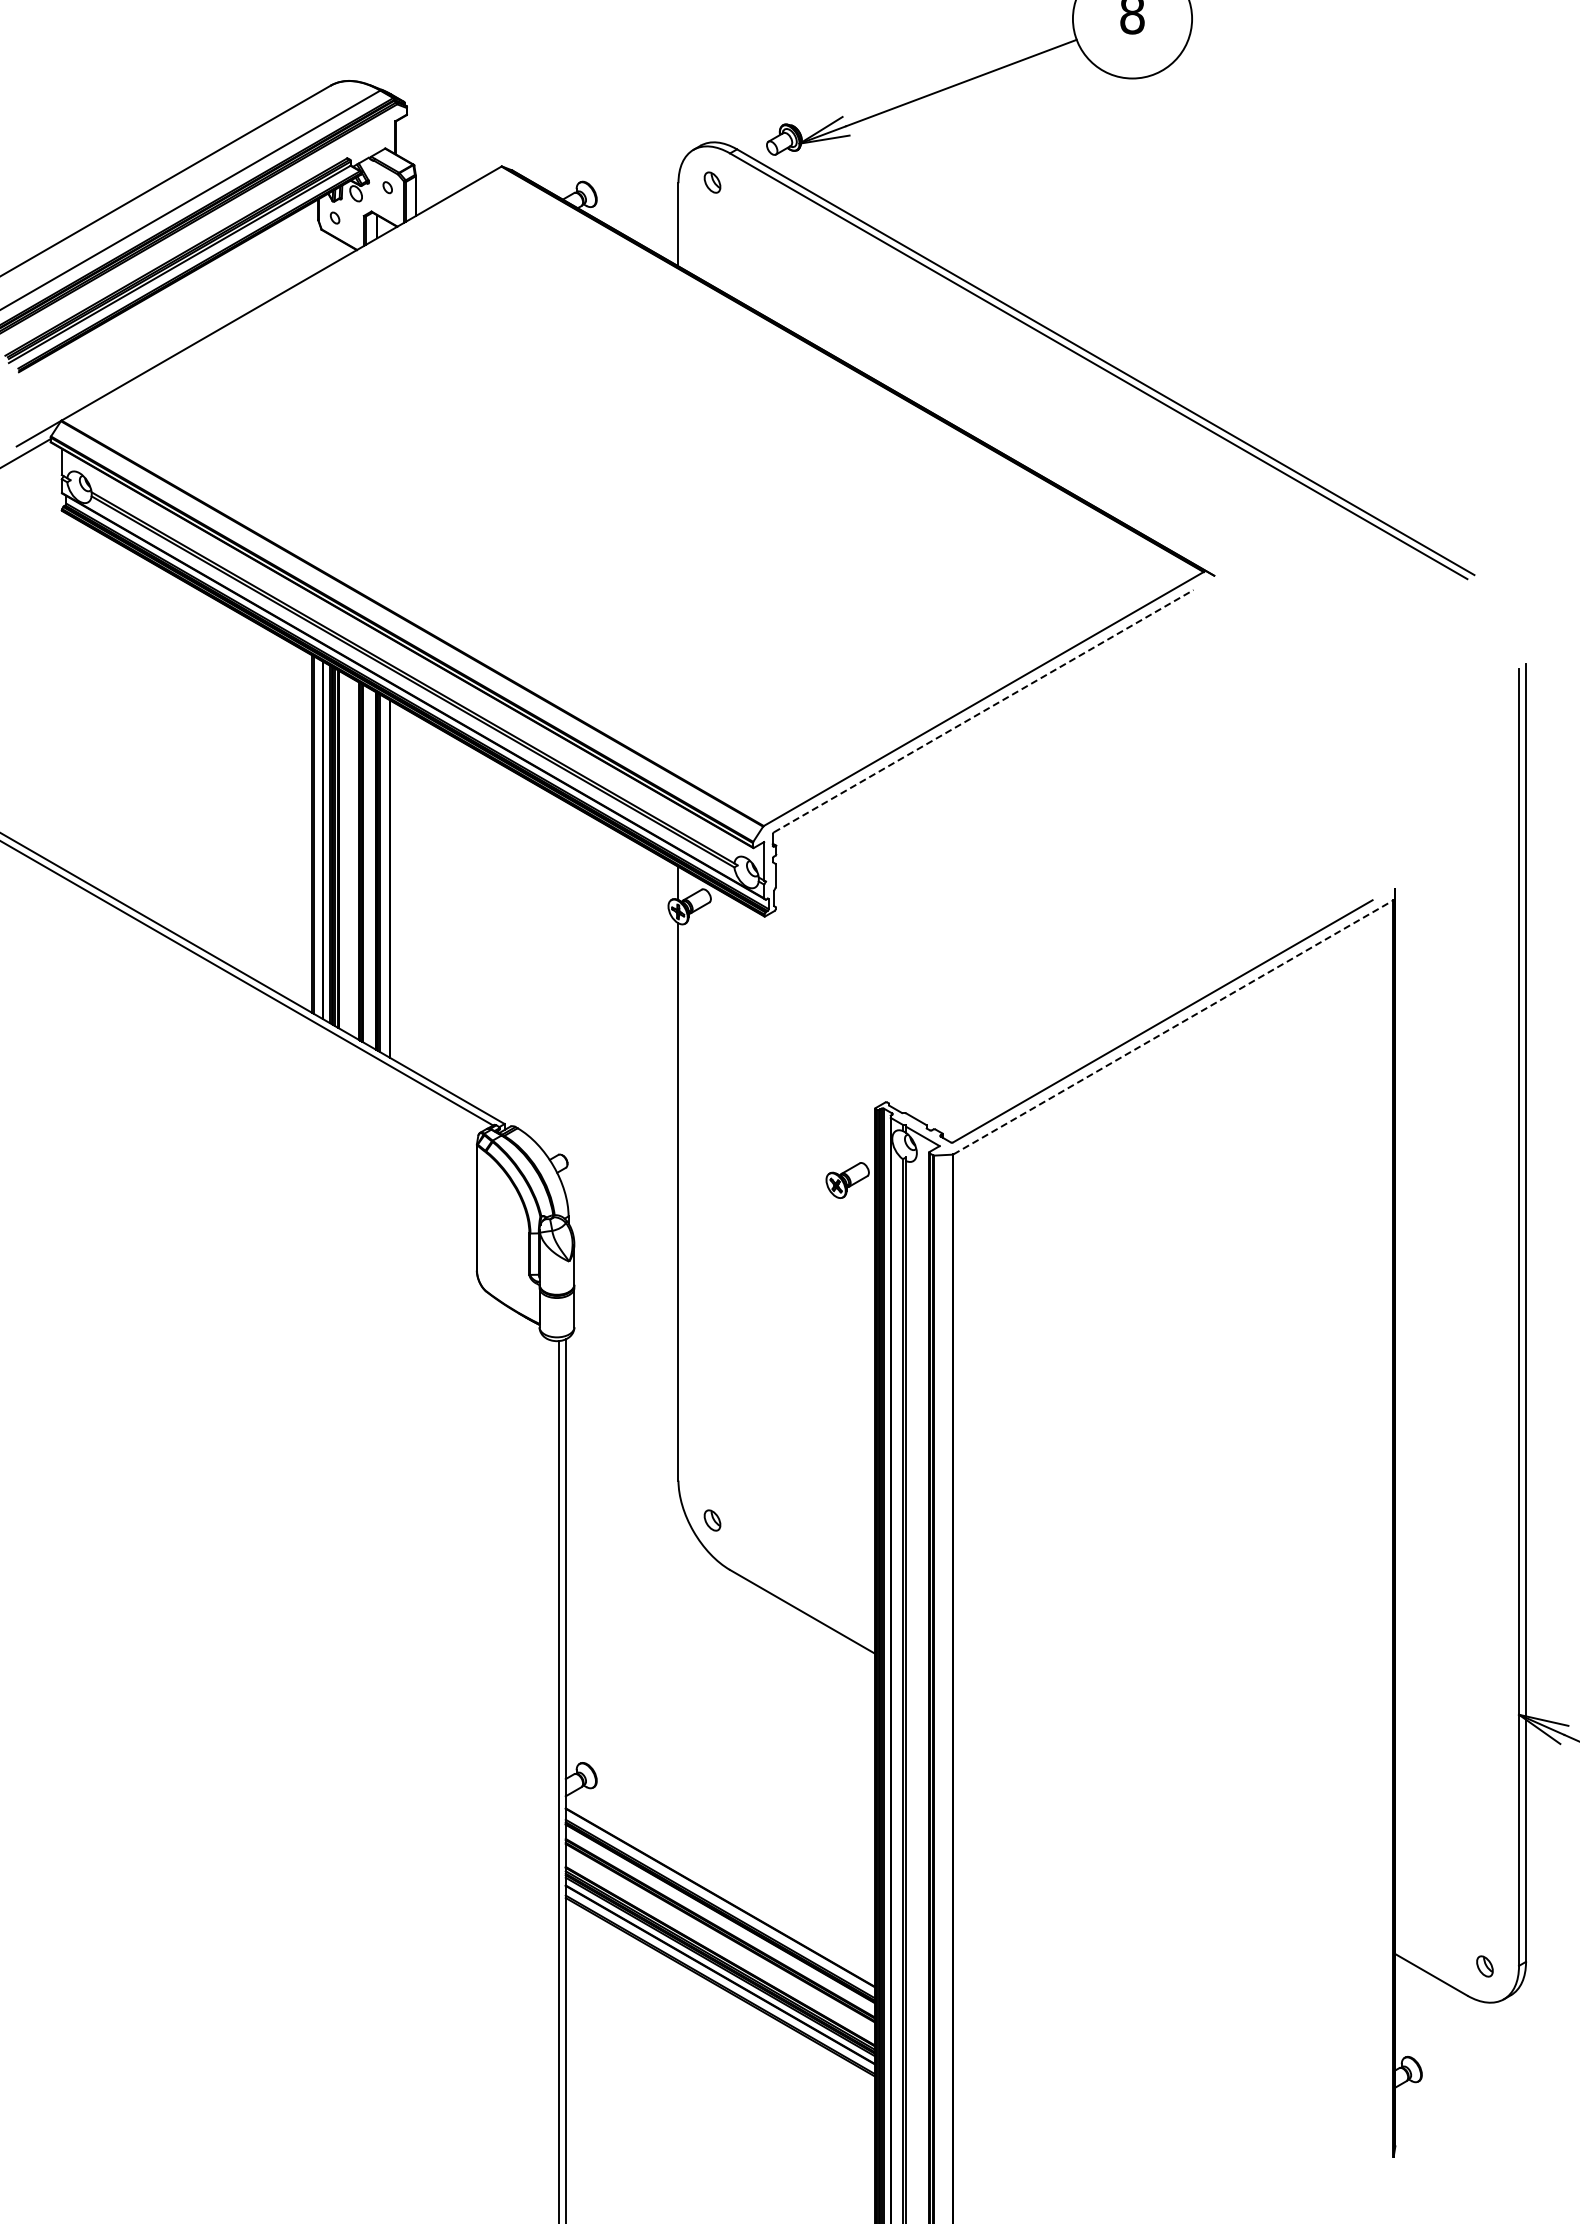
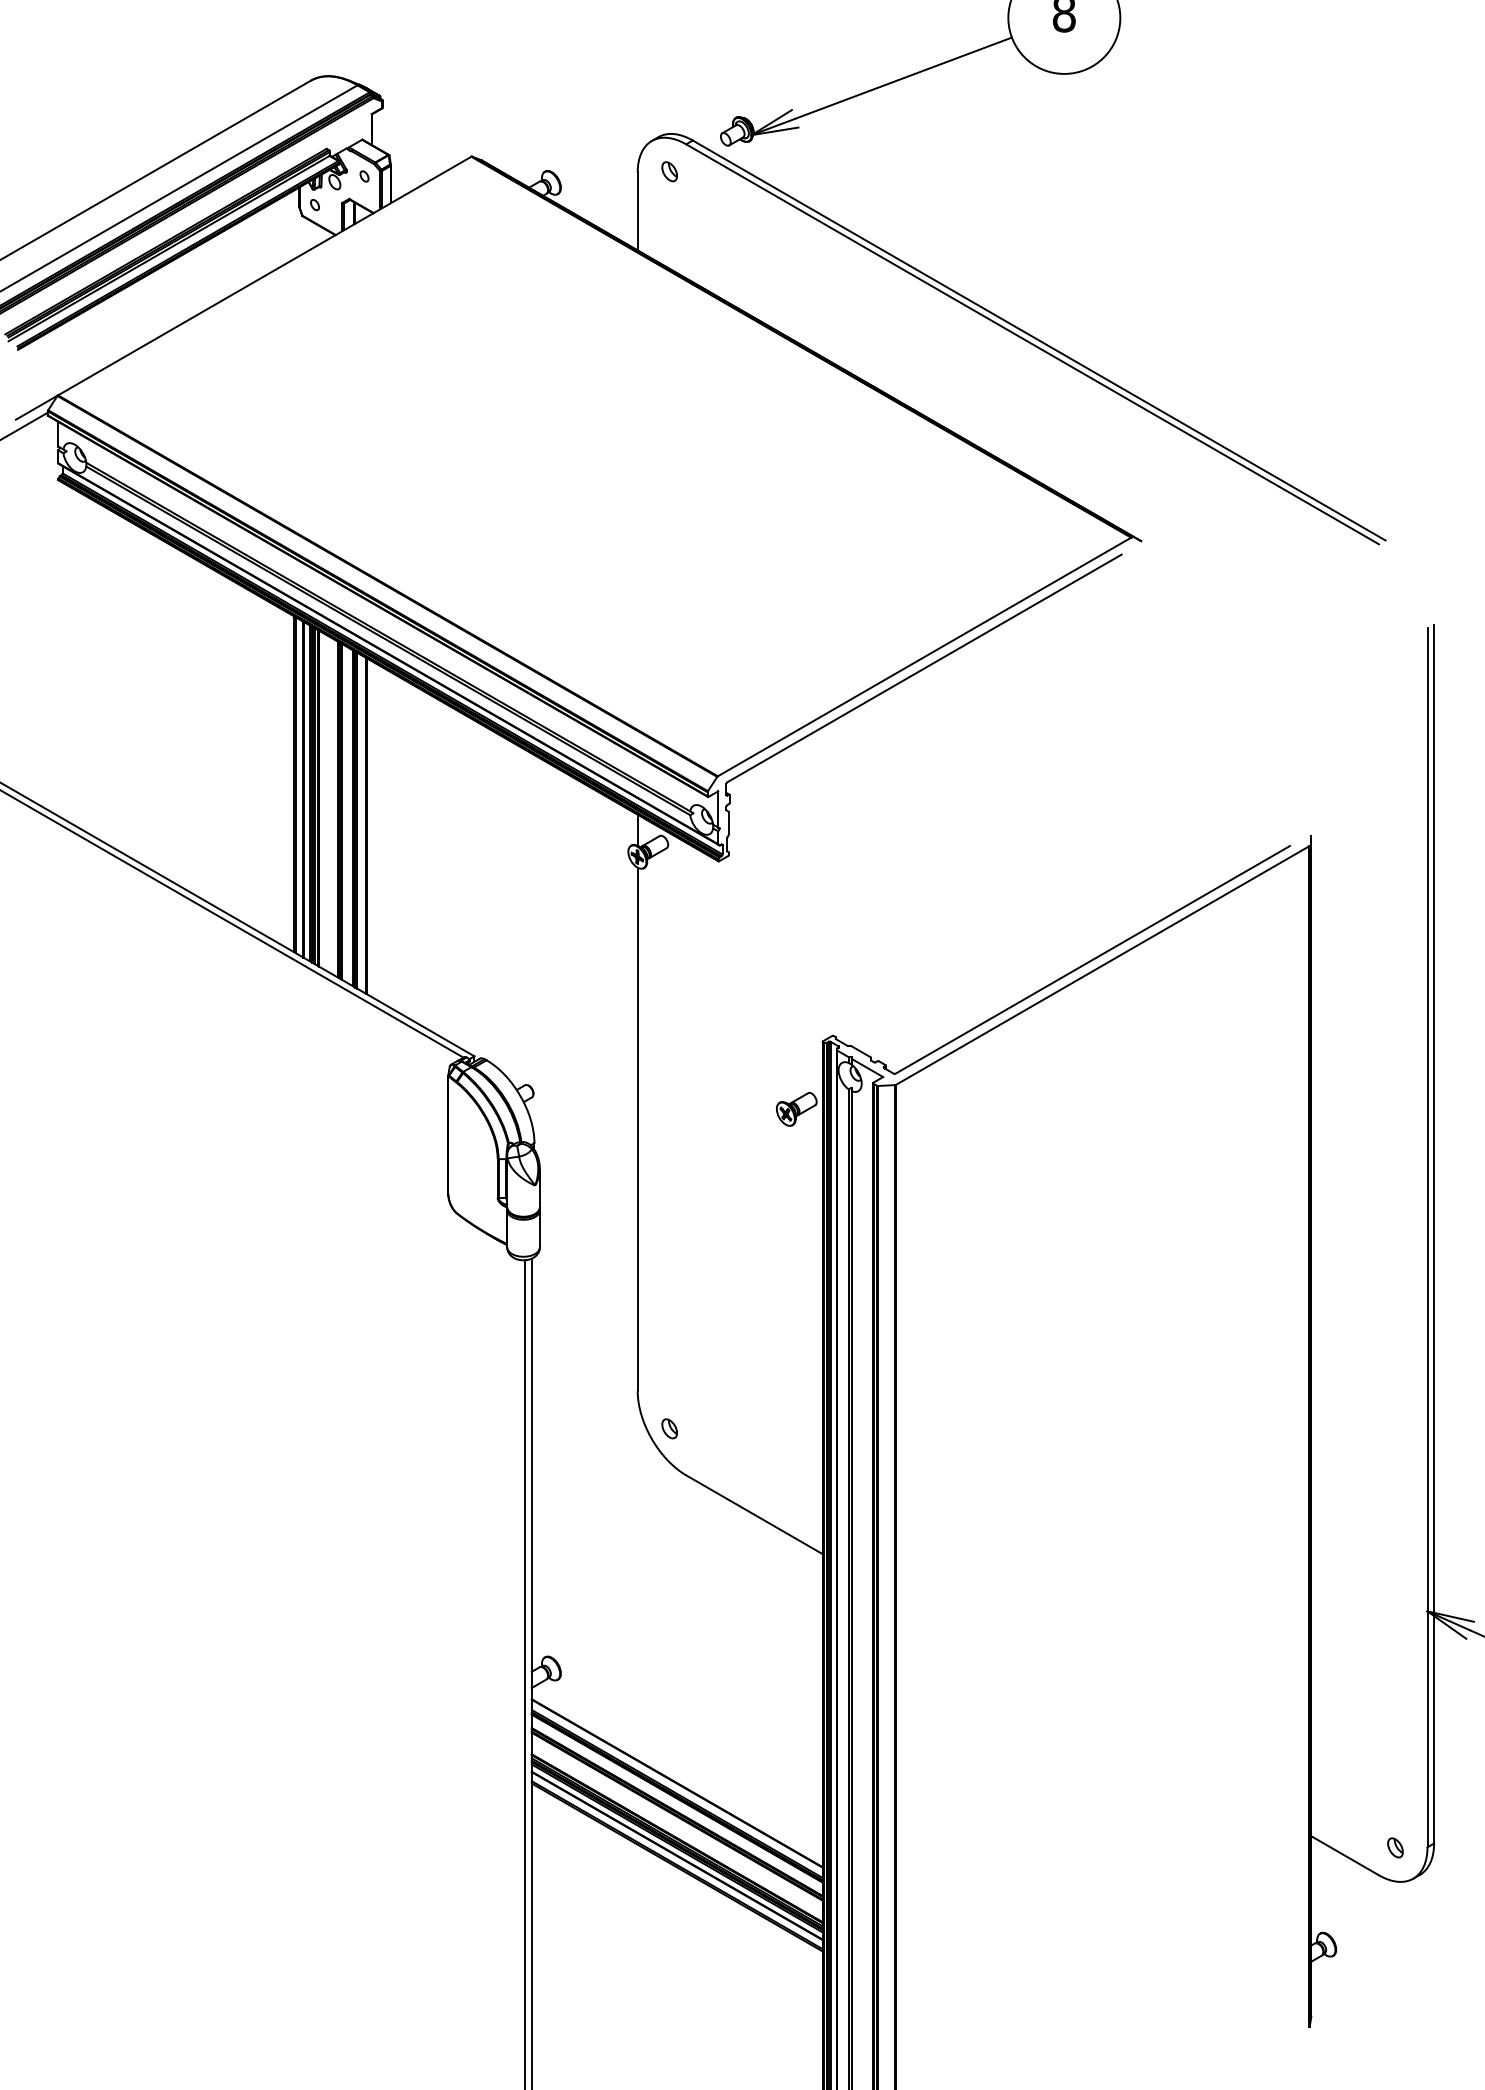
line: (984, 710) -> (925, 667), dashed -> solid
line: (1173, 1027) -> (1102, 965), dashed -> solid

